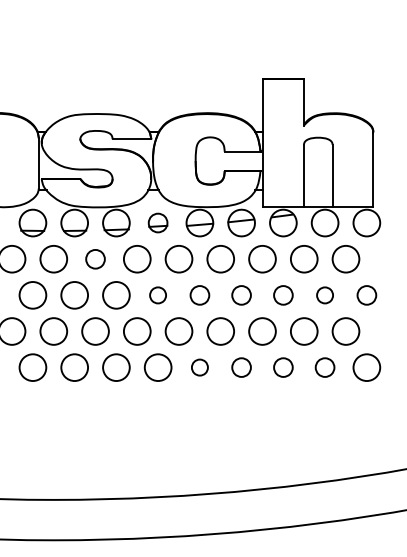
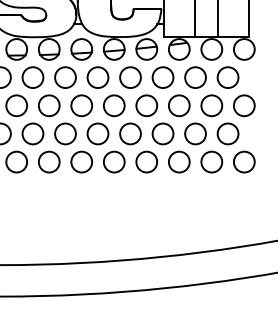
part: (157, 222) -> (81, 49), size x1.43
part: (95, 259) -> (32, 77), size x1.43
part: (157, 295) -> (81, 105), size x1.67
part: (199, 295) -> (113, 105), size x1.43
part: (241, 295) -> (146, 105), size x1.43
part: (283, 295) -> (179, 105), size x1.43
part: (324, 295) -> (211, 105), size x1.67
part: (366, 295) -> (244, 105), size x1.43
part: (199, 367) -> (113, 161), size x1.67
part: (241, 367) -> (146, 161), size x1.43
part: (283, 367) -> (179, 161), size x1.43
part: (324, 367) -> (211, 161), size x1.43

